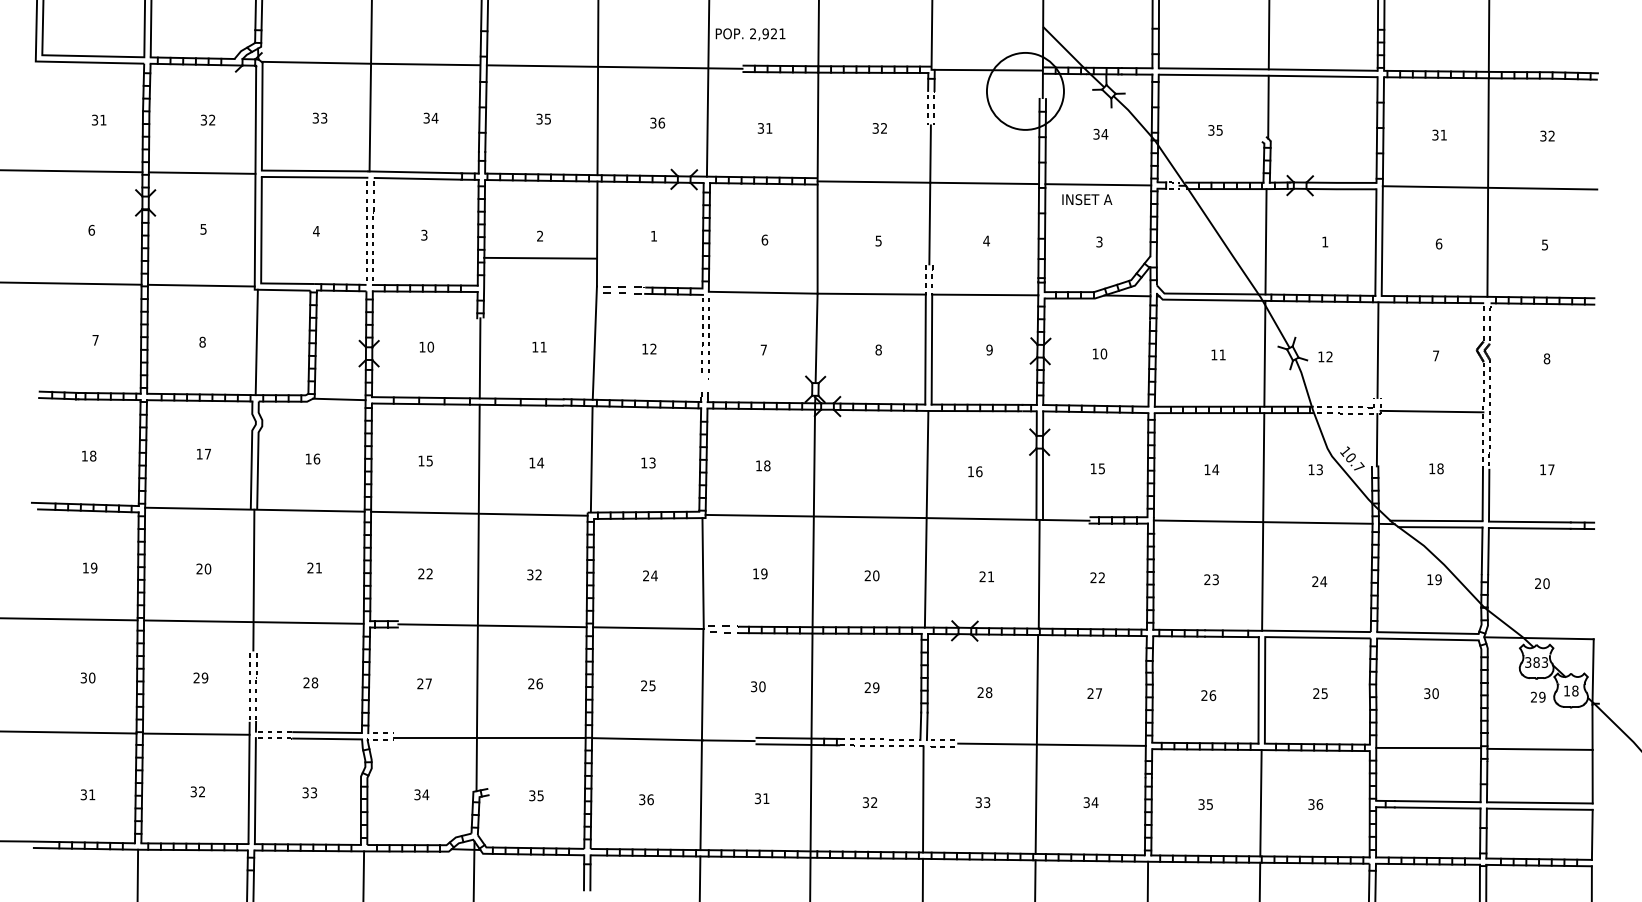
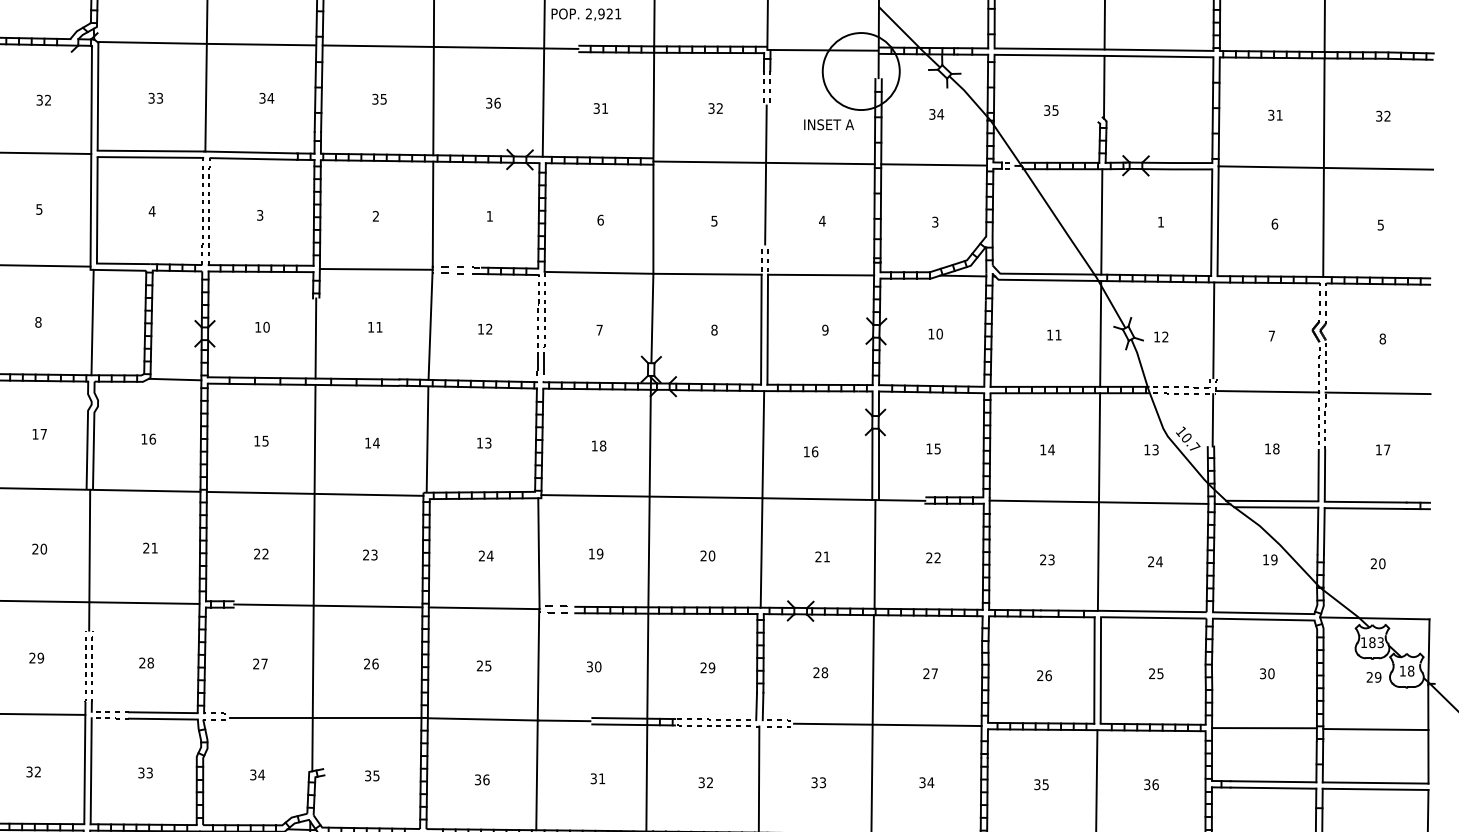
text: (1087, 199) -> (829, 124), moved
line: (540, 257) -> (376, 268), moved
line: (1541, 412) -> (1377, 392), added
text: (534, 575) -> (370, 555), 32 -> 23
text: (1528, 662) -> (1364, 642), 383 -> 183

